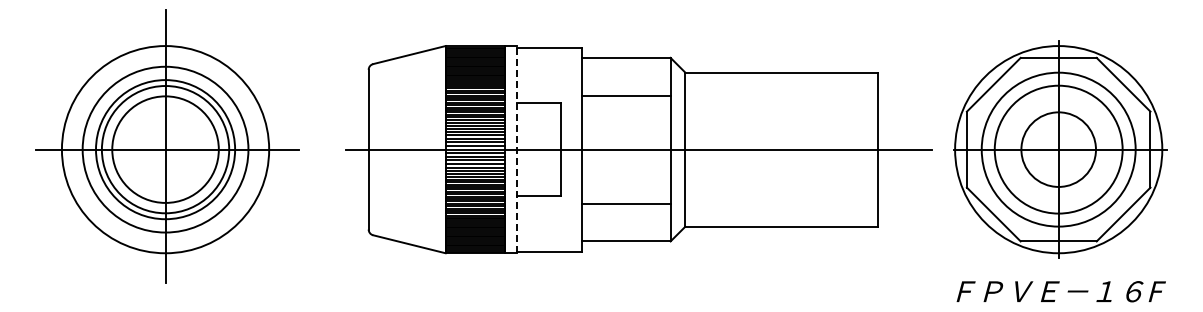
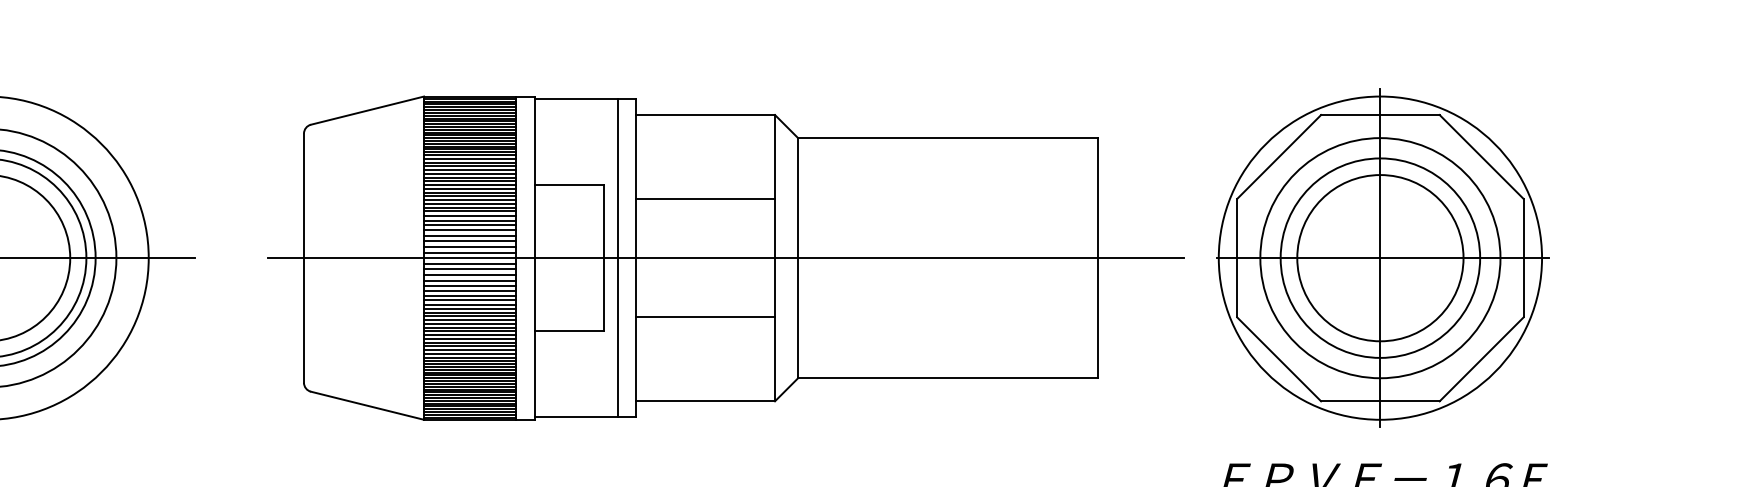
line: (625, 95) -> (704, 198), moved
line: (516, 149) -> (534, 257), dashed -> solid
line: (569, 149) -> (617, 257), added
circle: (1058, 149) -> (1380, 257), size x1.43
line: (625, 203) -> (704, 317), moved

